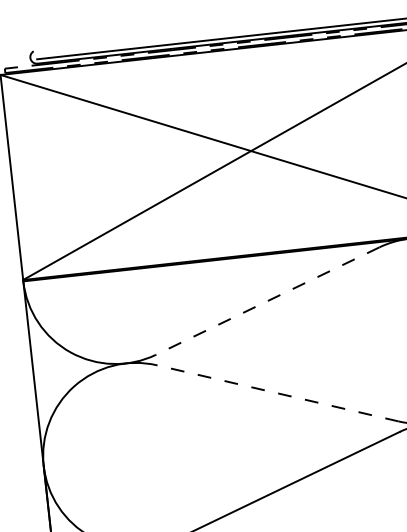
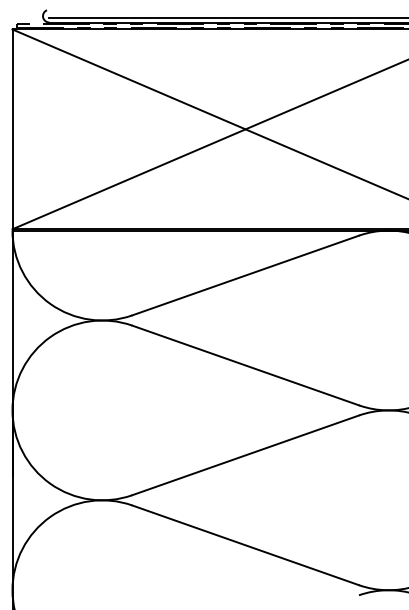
line: (267, 301) -> (245, 275), dashed -> solid
line: (277, 393) -> (245, 365), dashed -> solid

